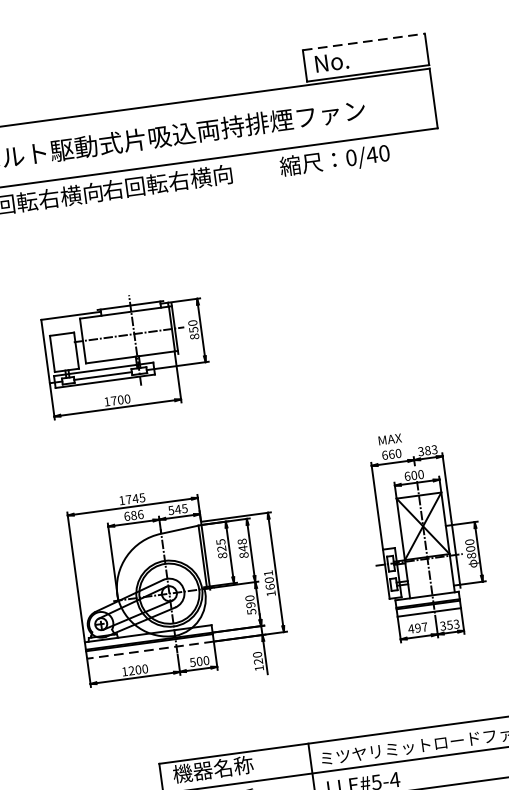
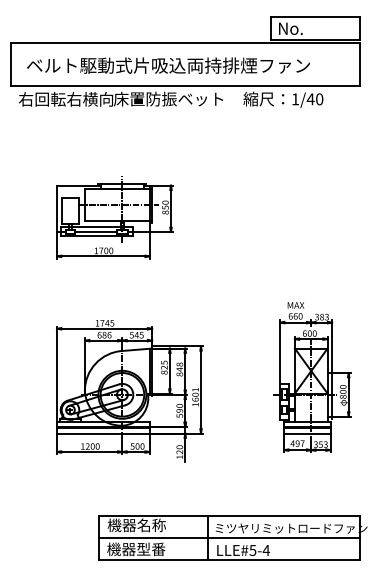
line: (363, 42) -> (315, 17), dashed -> solid
text: (351, 158) -> (295, 99), 0/40 -> 1/40
text: (177, 180) -> (168, 98), 右回転右横向 -> 床置防振ベット
line: (149, 650) -> (102, 433), dashed -> solid

